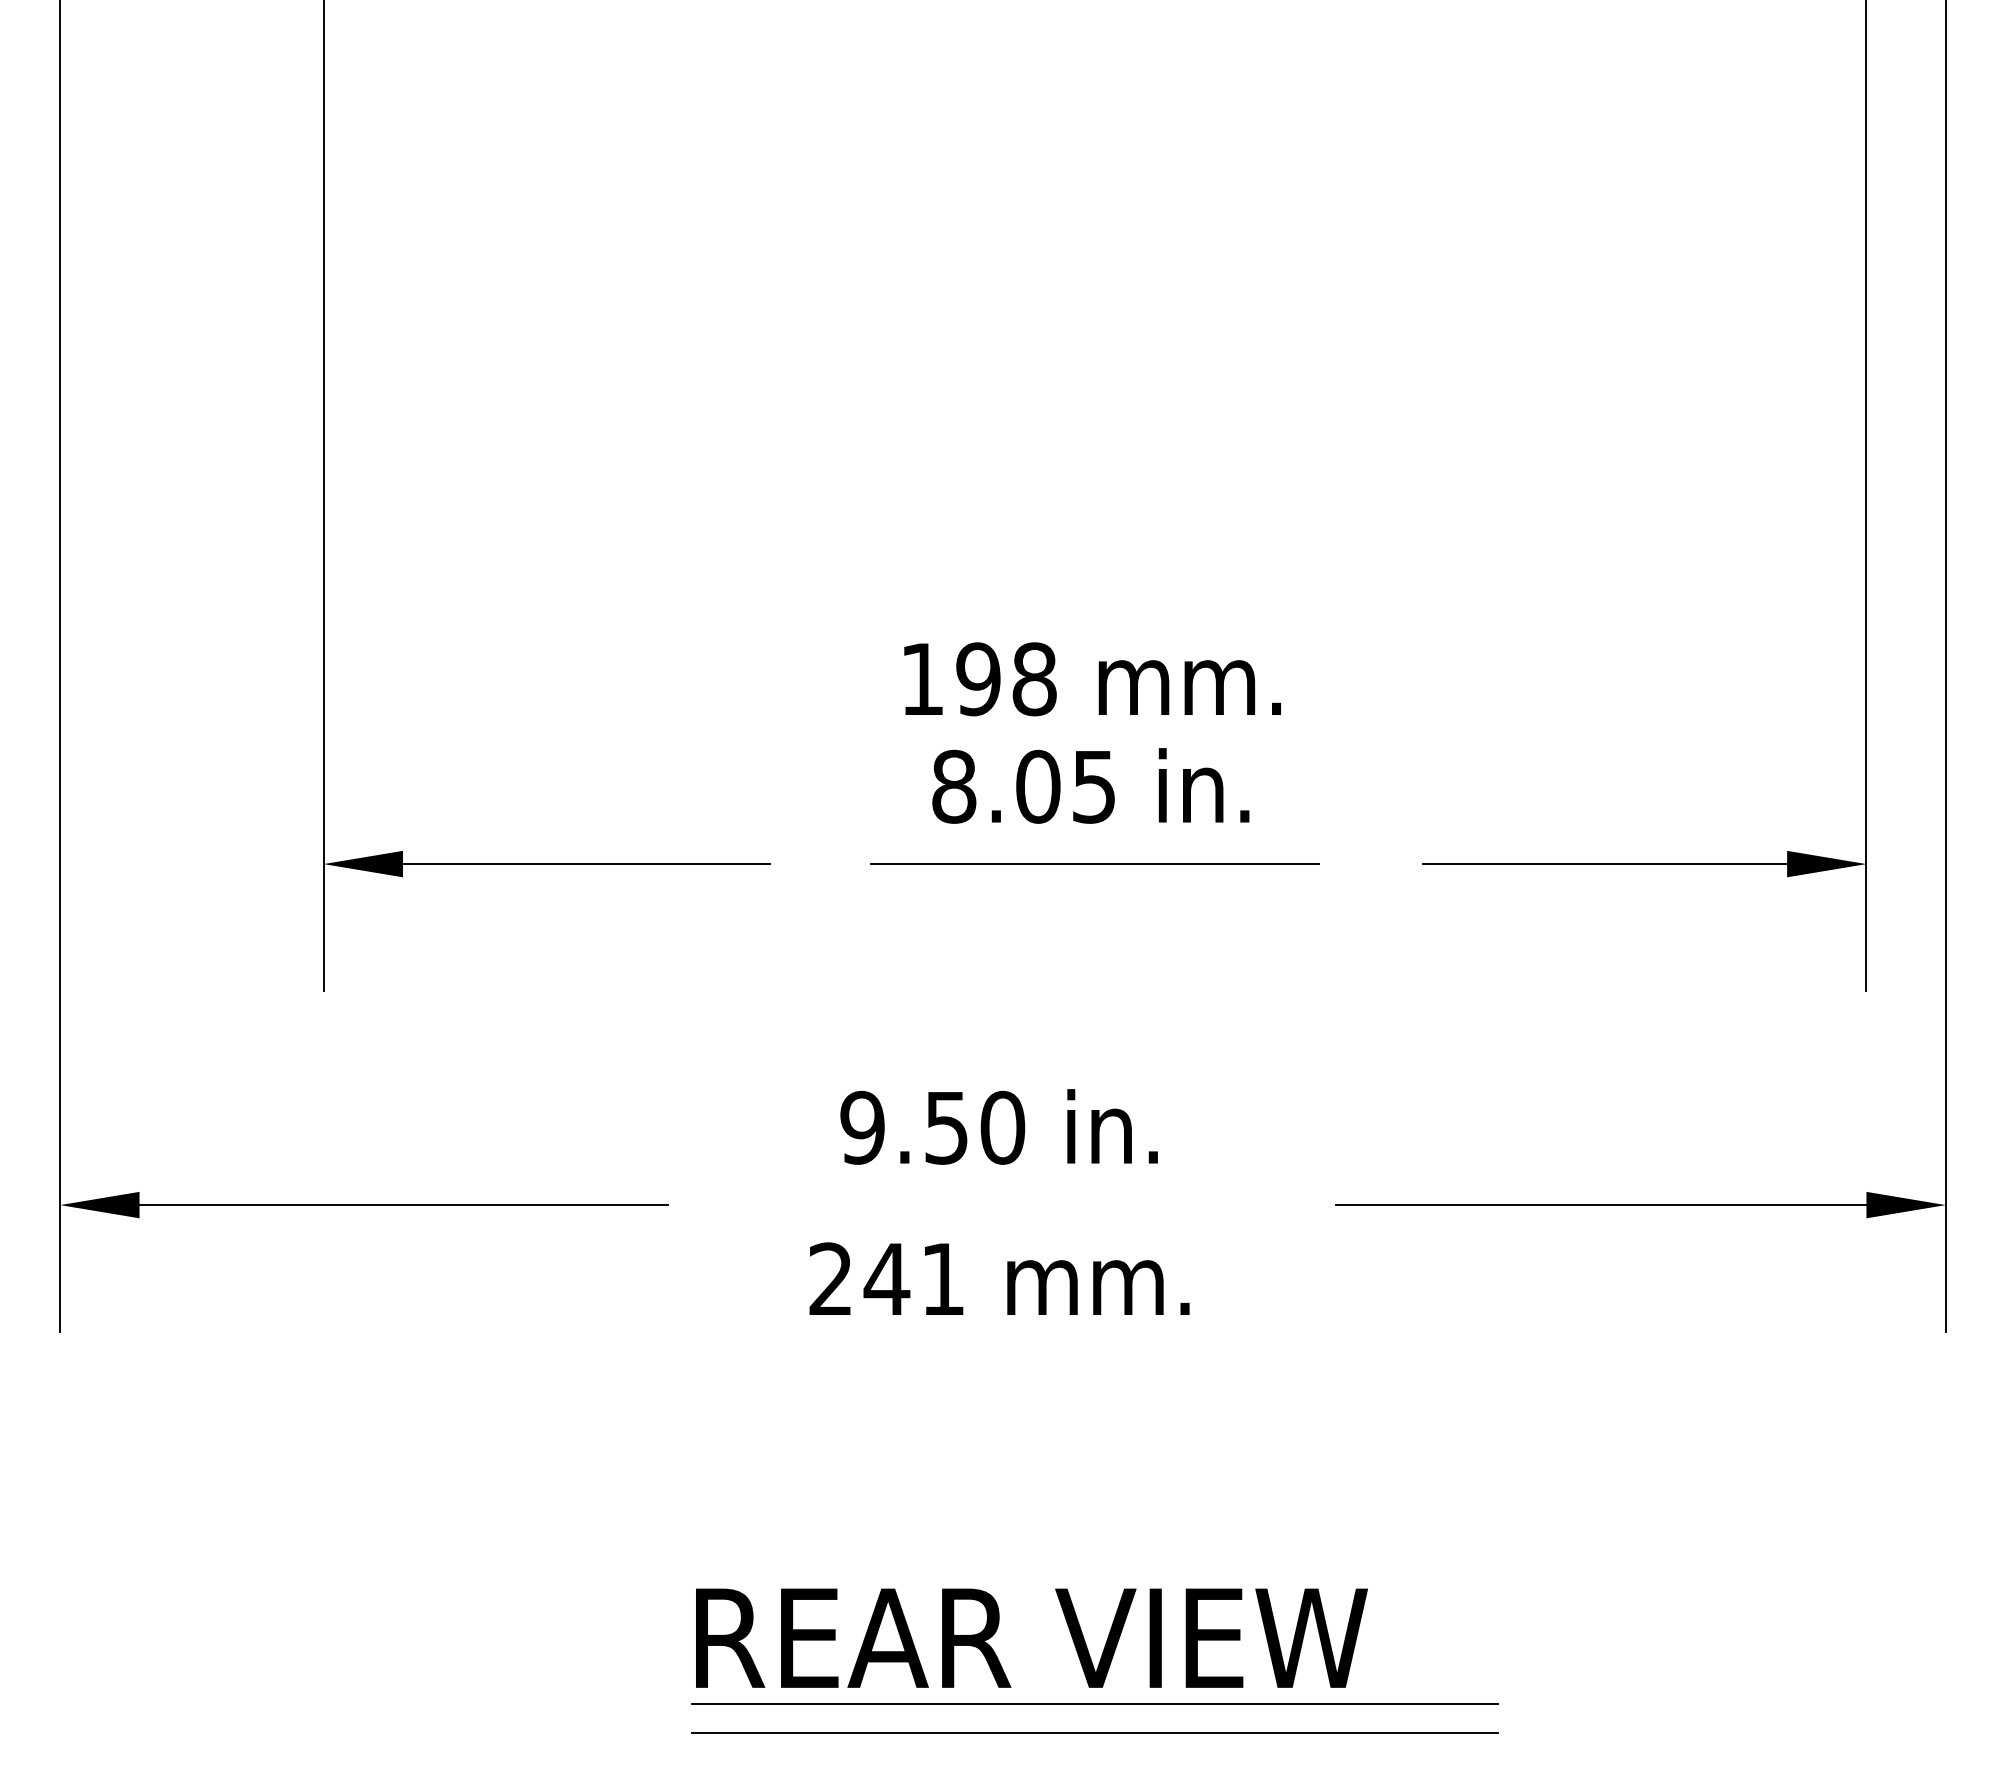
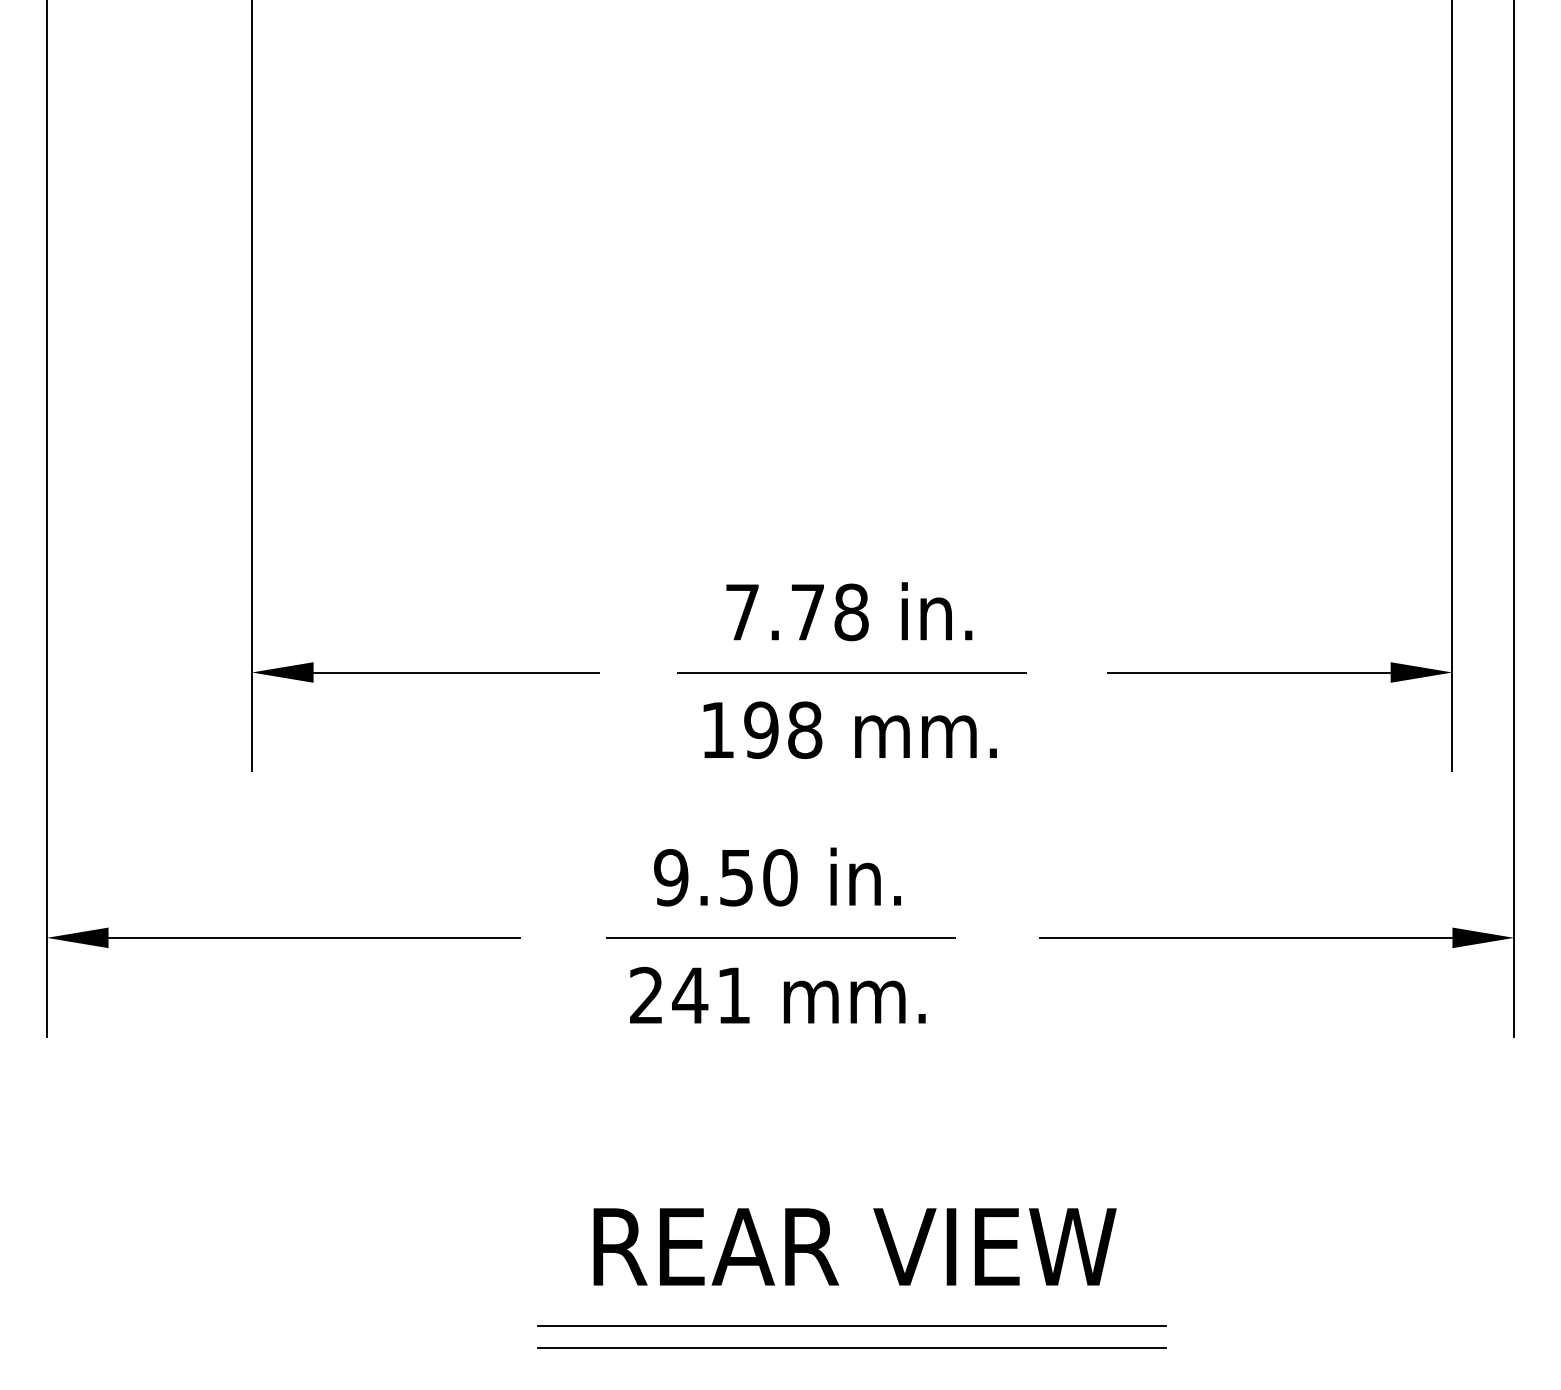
text: (1092, 679) -> (850, 730), moved
text: (1024, 786) -> (797, 612), 8.05 -> 7.78
line: (1003, 1205) -> (780, 938), added
text: (1031, 1637) -> (854, 1246), moved

